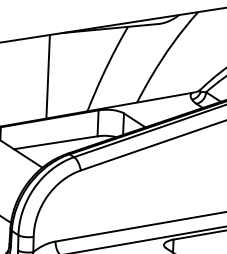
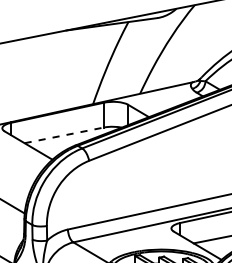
line: (48, 76) -> (54, 72), removed
line: (56, 142) -> (64, 135), solid -> dashed

